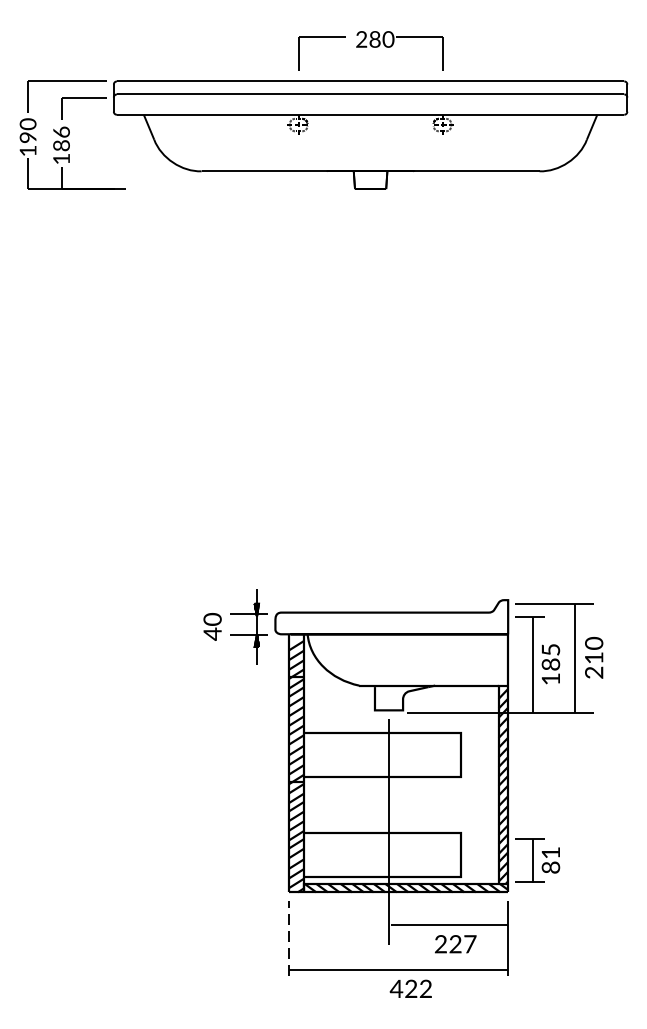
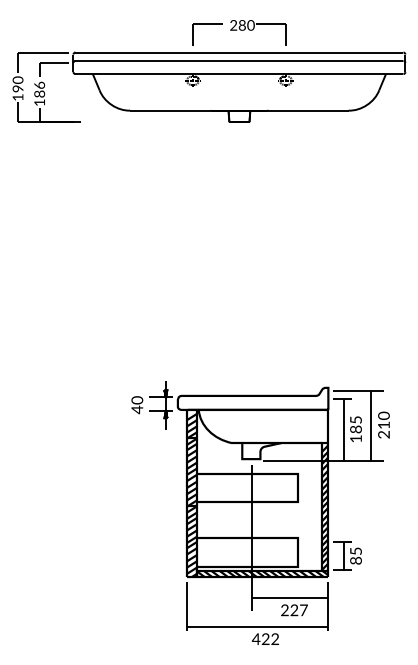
text: (550, 851) -> (355, 550), 81 -> 85
line: (288, 938) -> (186, 606), dashed -> solid

